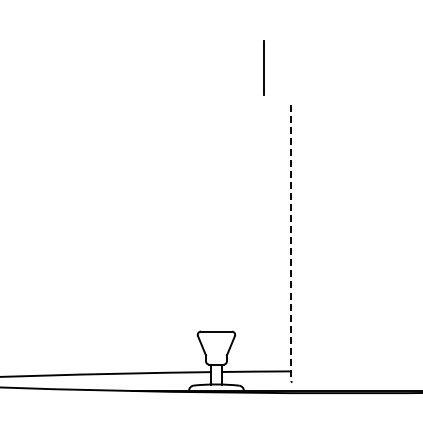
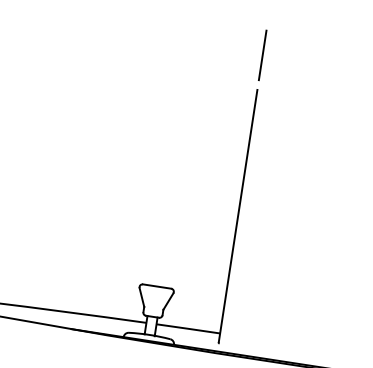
line: (263, 67) -> (261, 55), moved
line: (291, 243) -> (238, 216), dashed -> solid

